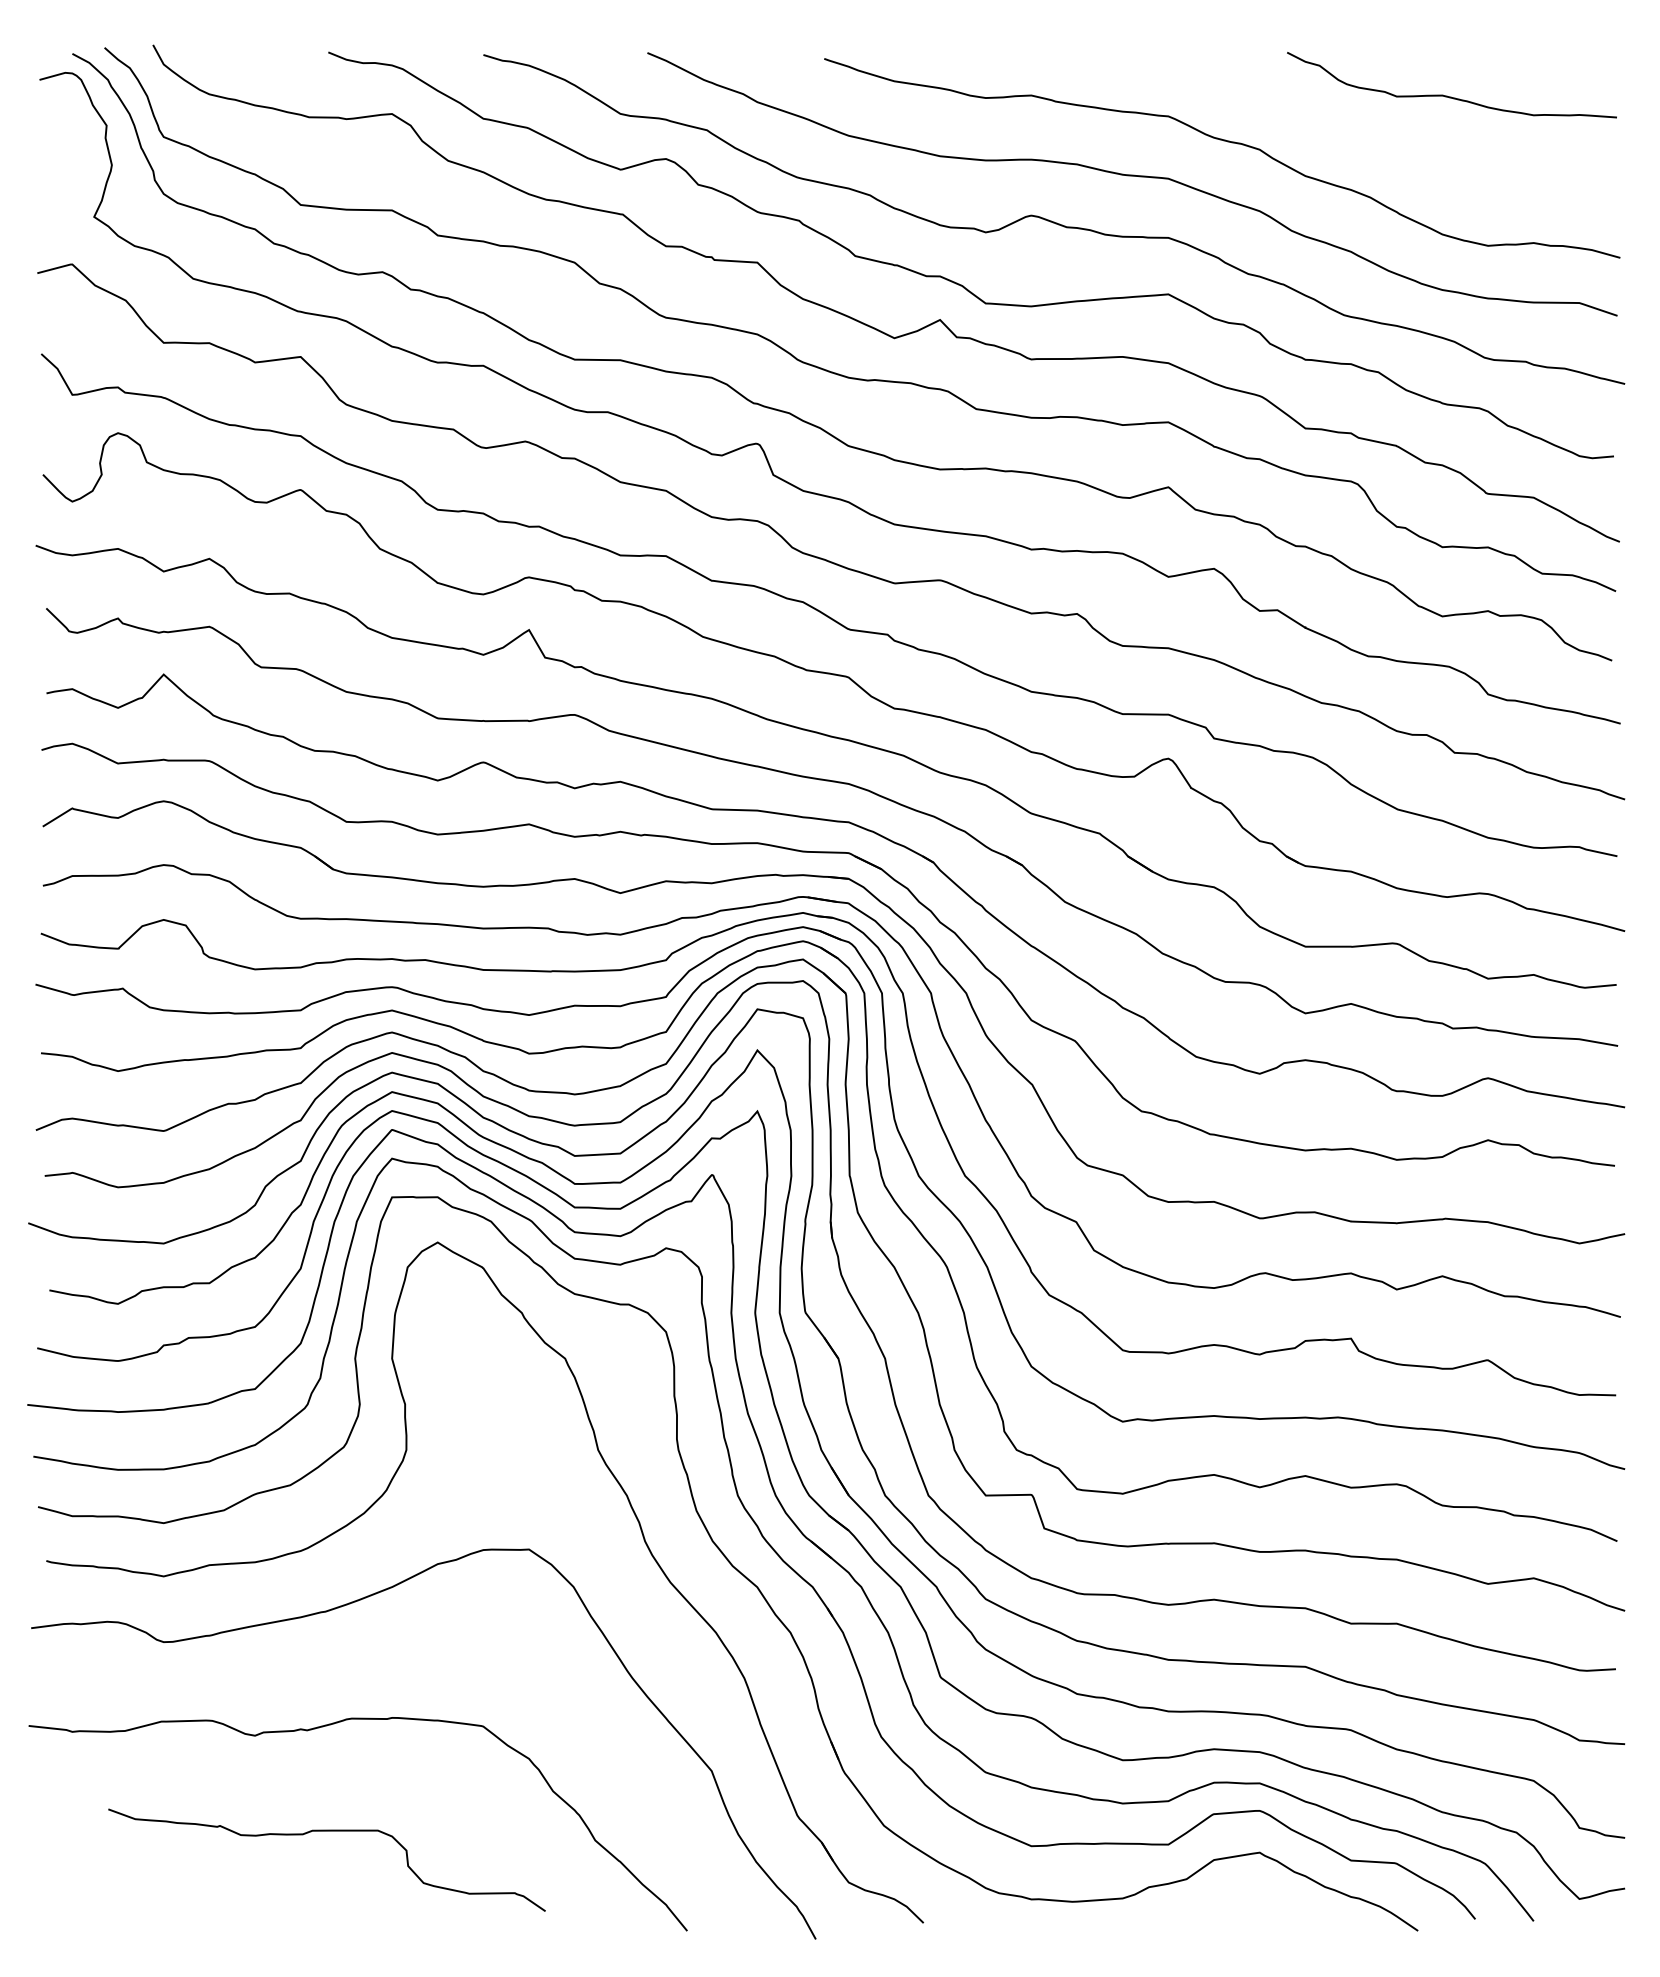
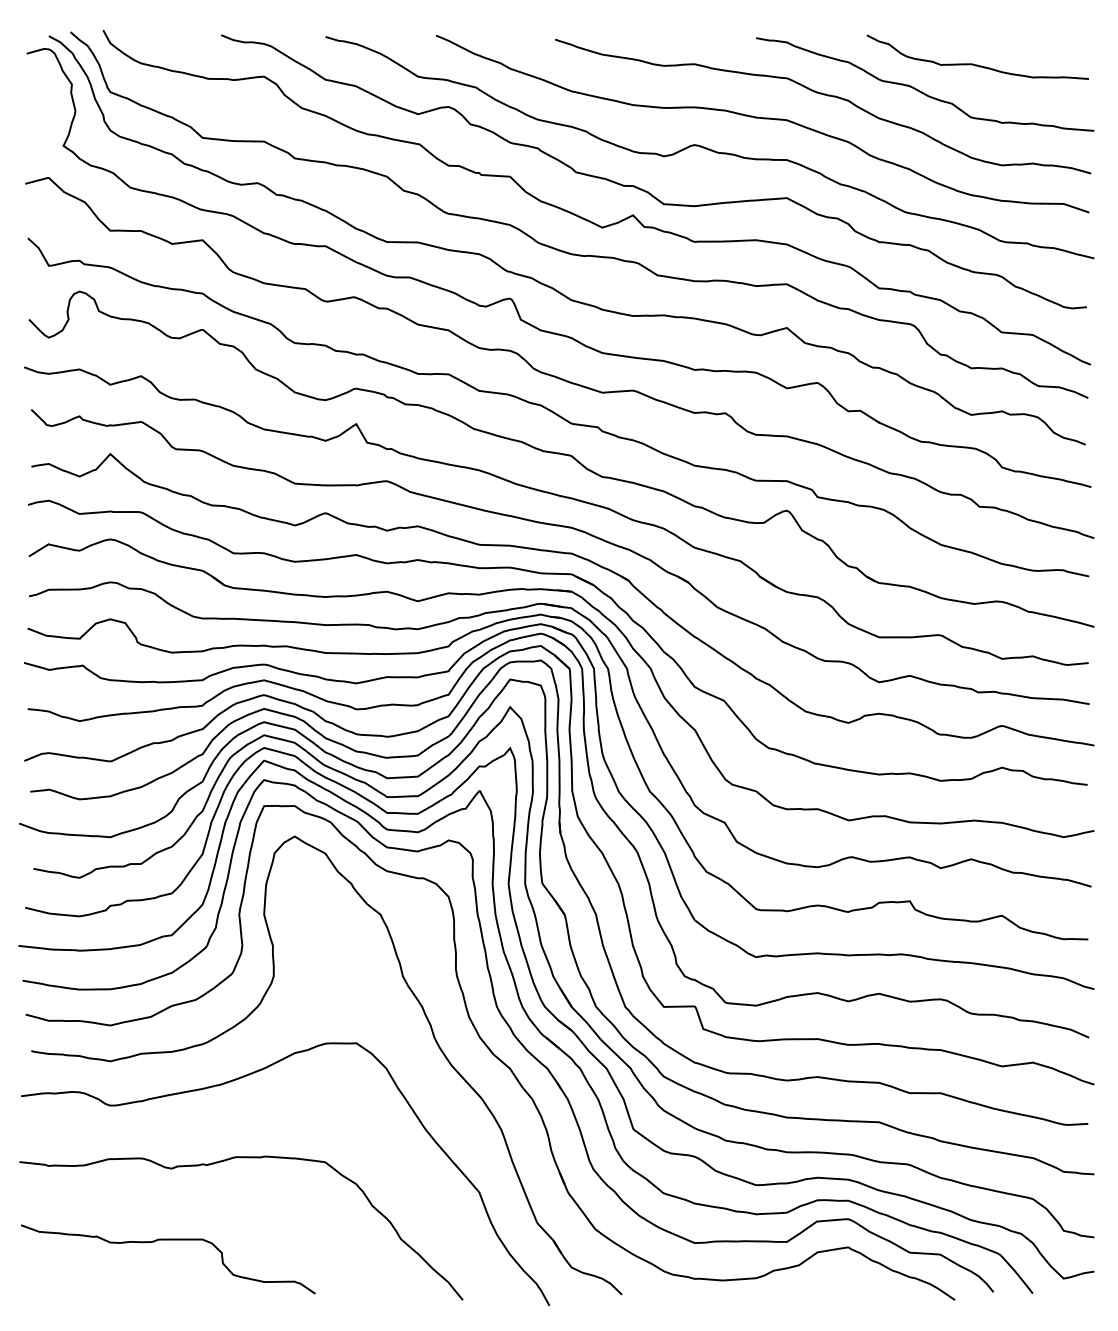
curve: (1369, 136) -> (922, 91), added
curve: (327, 1832) -> (168, 1240), moved

